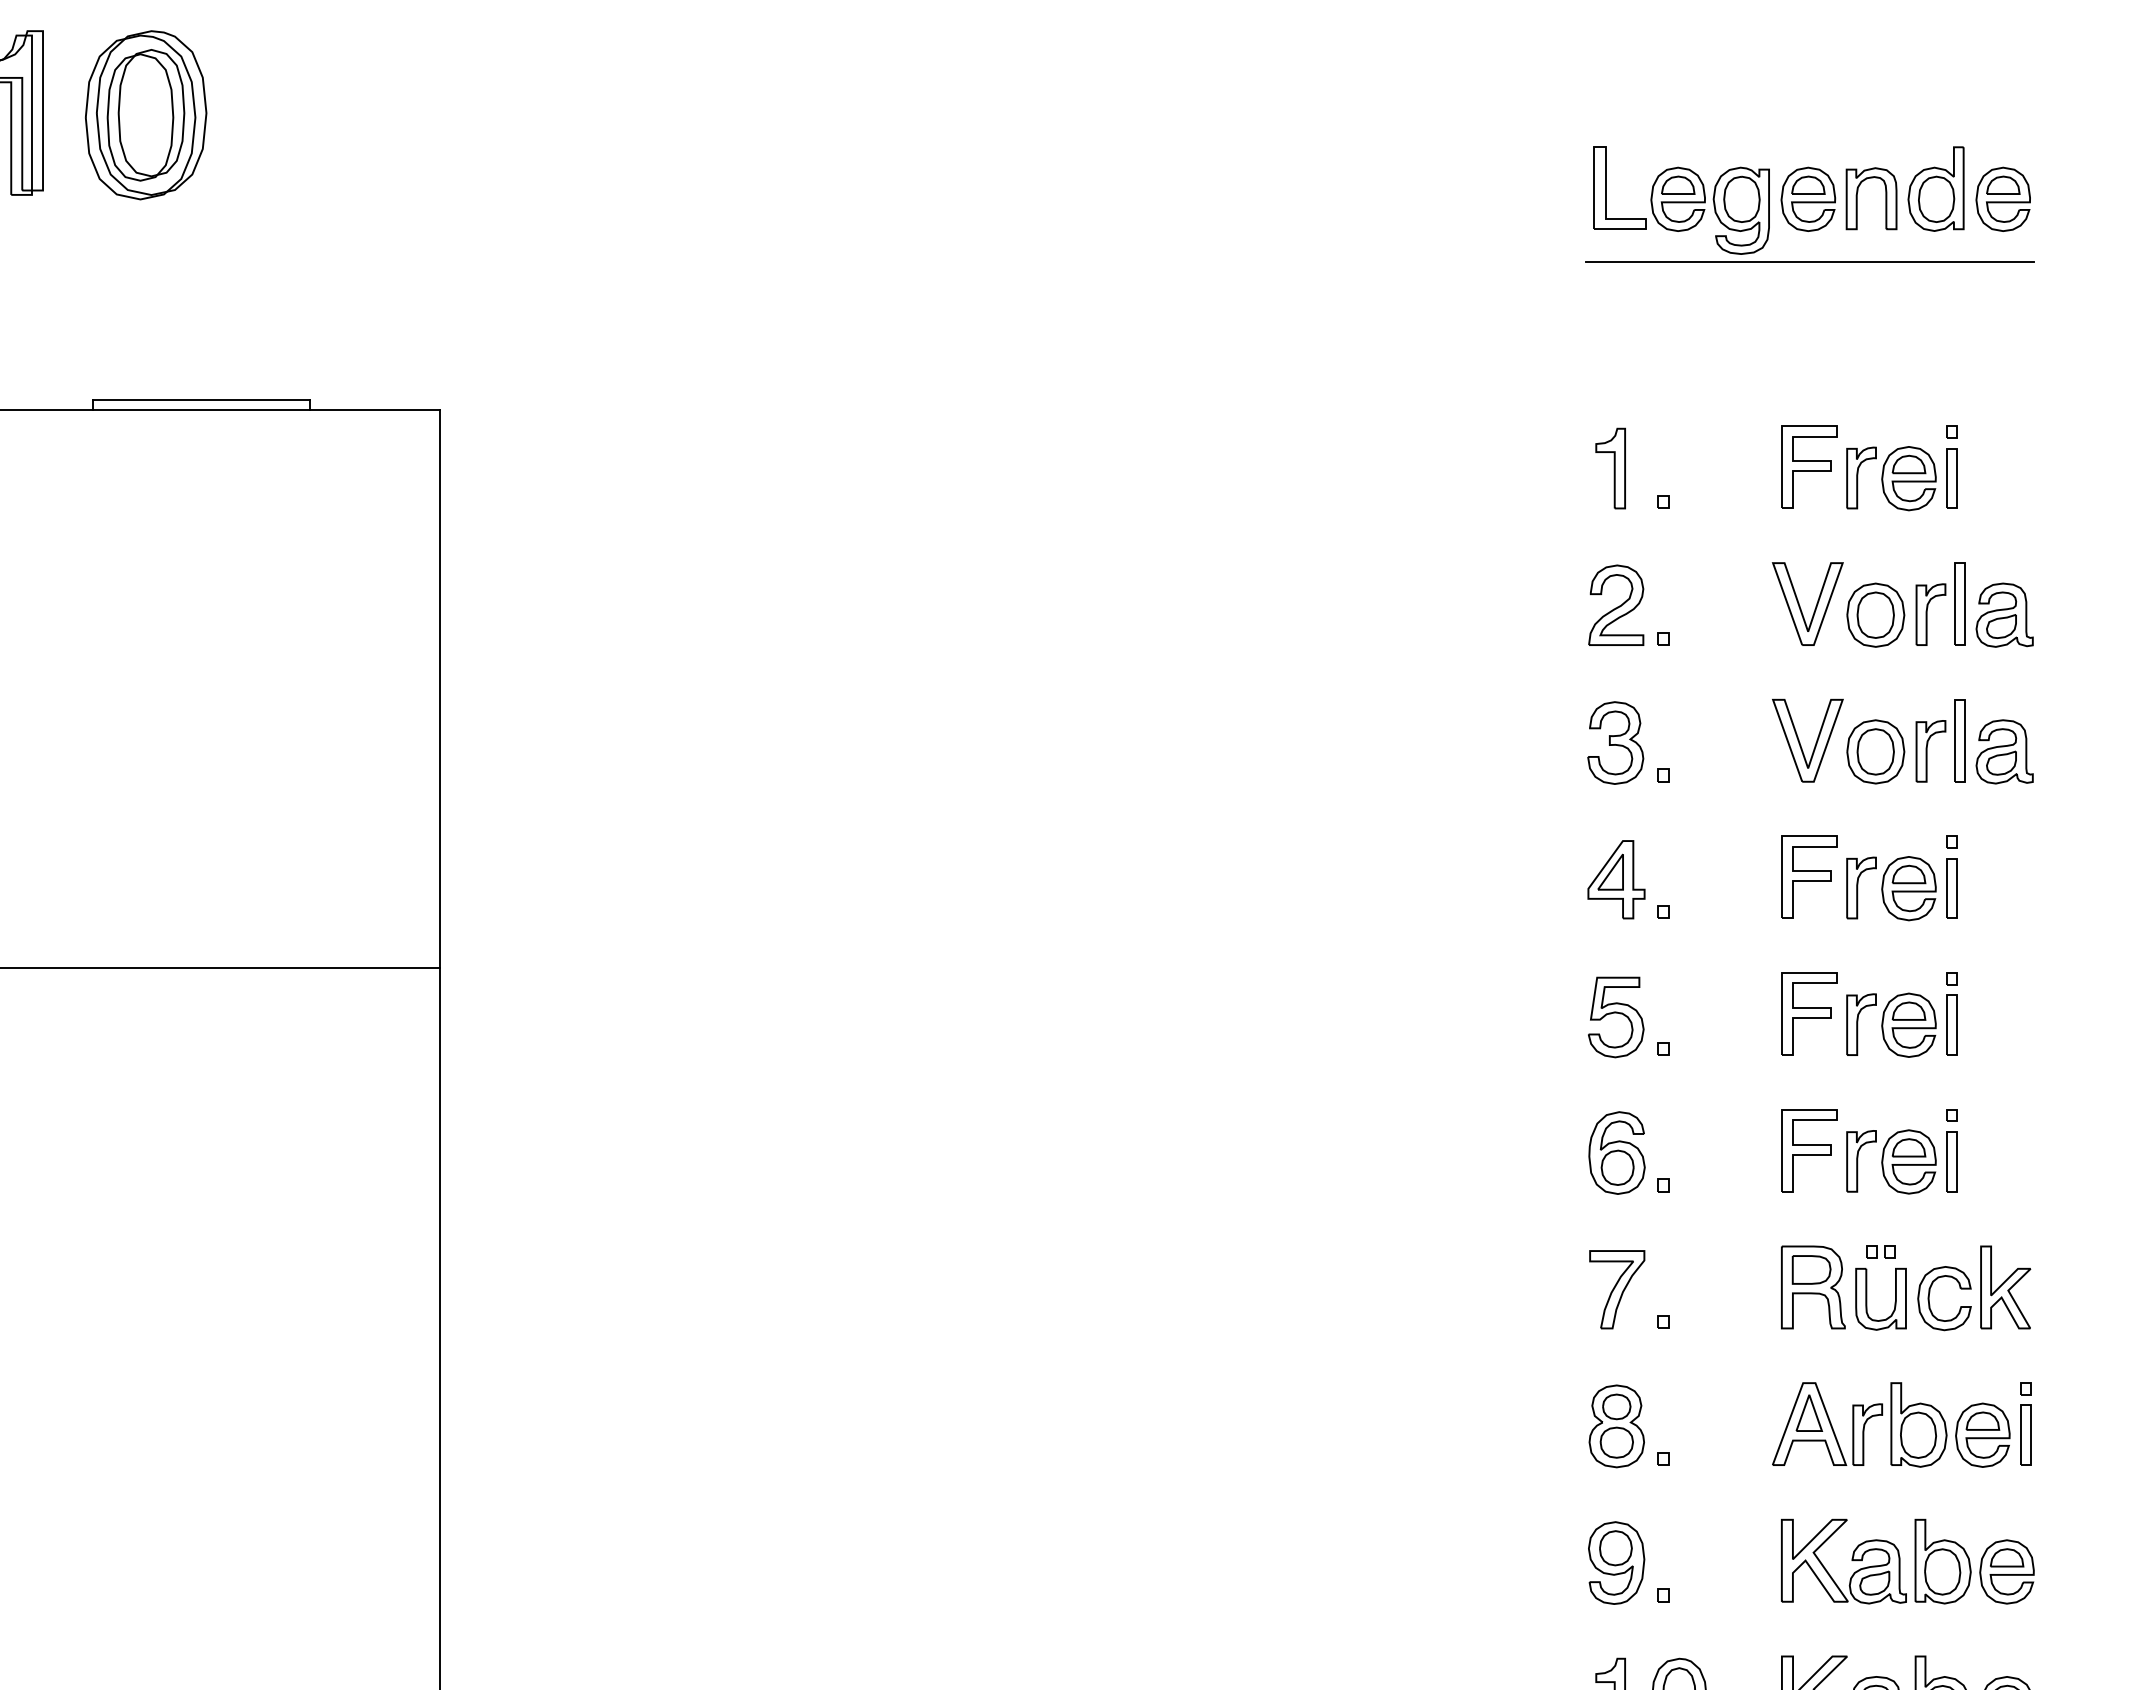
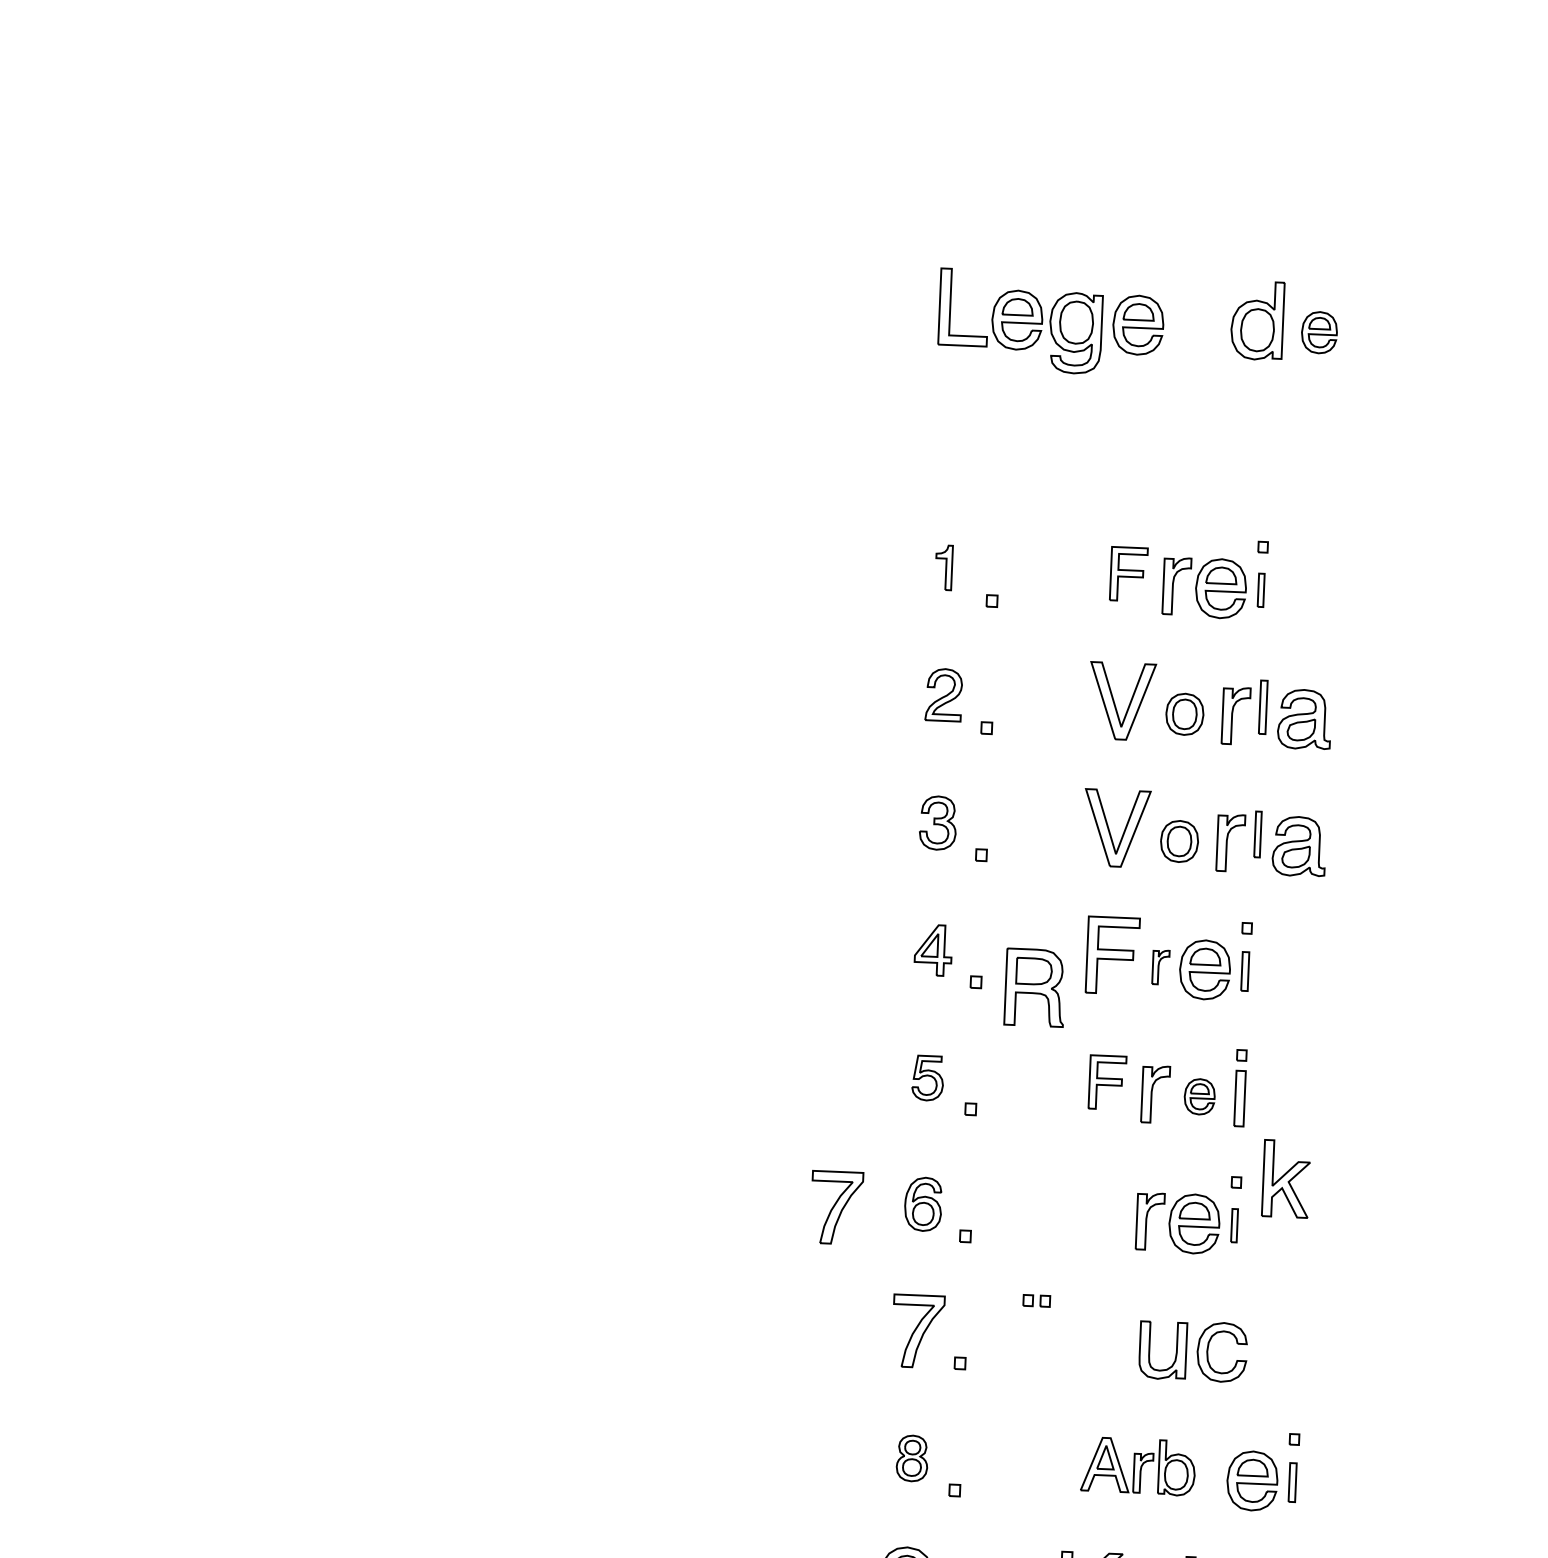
part: (1857, 198) -> (1184, 326), removed
part: (2002, 198) -> (1318, 331), size x0.7
line: (1809, 262) -> (1136, 383), removed
part: (1809, 466) -> (1128, 573), size x0.7
part: (1610, 468) -> (943, 567), size x0.6
part: (1951, 478) -> (1260, 590), size x0.6
part: (1959, 603) -> (1263, 706), size x0.7
part: (1616, 604) -> (944, 694), size x0.7
part: (1875, 614) -> (1184, 713), size x0.7
part: (1959, 740) -> (1257, 834), size x0.6
part: (1615, 742) -> (937, 822), size x0.7
part: (1875, 751) -> (1179, 841), size x0.7
part: (1616, 879) -> (933, 950), size x0.7
part: (1861, 887) -> (1160, 966), size x0.6
part: (1951, 888) -> (1244, 971), size x0.7
part: (1809, 1013) -> (1107, 1082), size x0.7
part: (1616, 1017) -> (928, 1078), size x0.6
part: (1908, 1024) -> (1199, 1096), size x0.6
part: (1809, 1150) -> (1102, 1209), removed
part: (1616, 1152) -> (922, 1203), size x0.7
part: (1524, 1160) -> (836, 1207), added
part: (1951, 1161) -> (1233, 1225), size x0.6
part: (1880, 1251) -> (1036, 1300), moved
part: (1813, 1287) -> (1035, 987), moved
part: (2005, 1287) -> (1286, 1178), moved
part: (1859, 1424) -> (1138, 1466), size x0.7
part: (1616, 1426) -> (912, 1458), size x0.6
part: (2025, 1434) -> (1292, 1481), size x0.7

